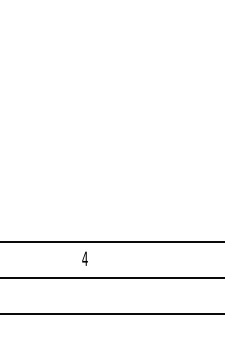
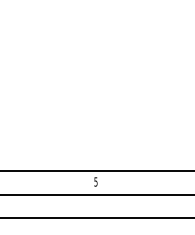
text: (84, 258) -> (95, 181), 4 -> 5

